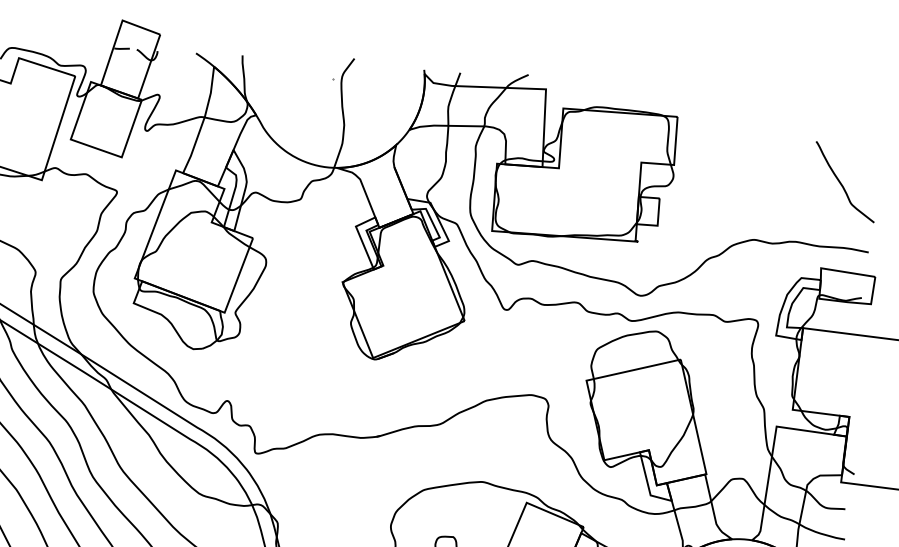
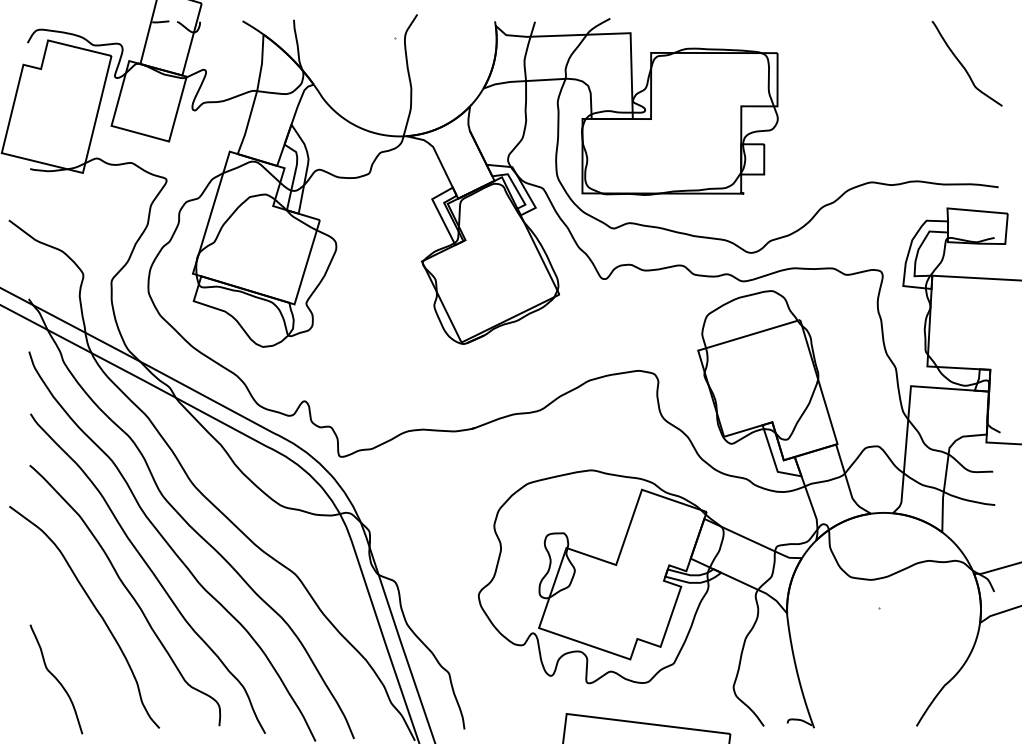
curve: (841, 183) -> (963, 65), moved

